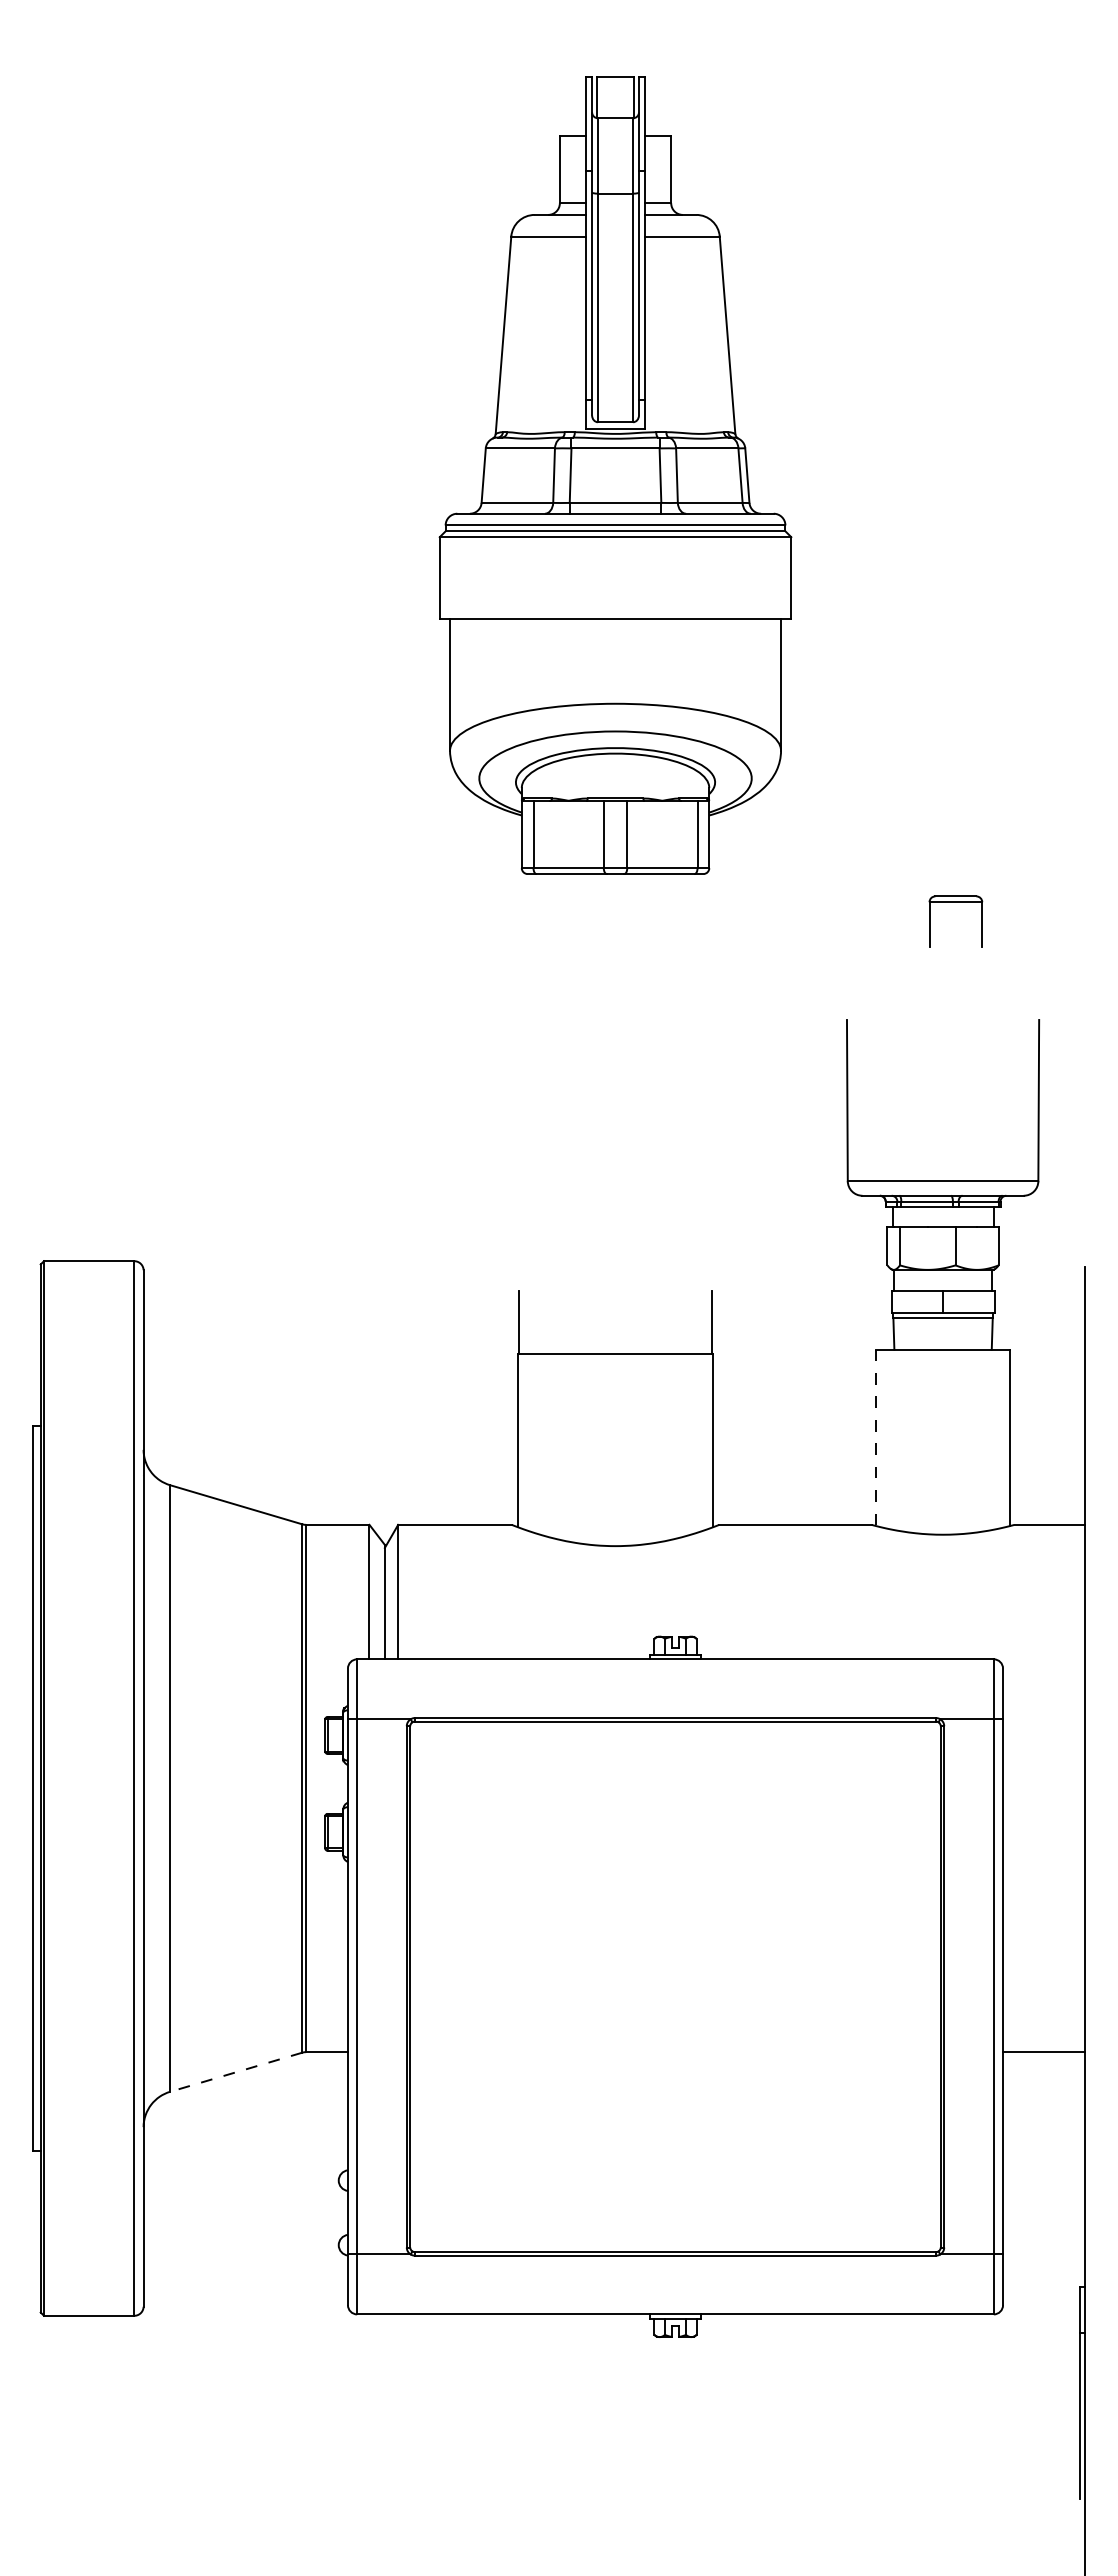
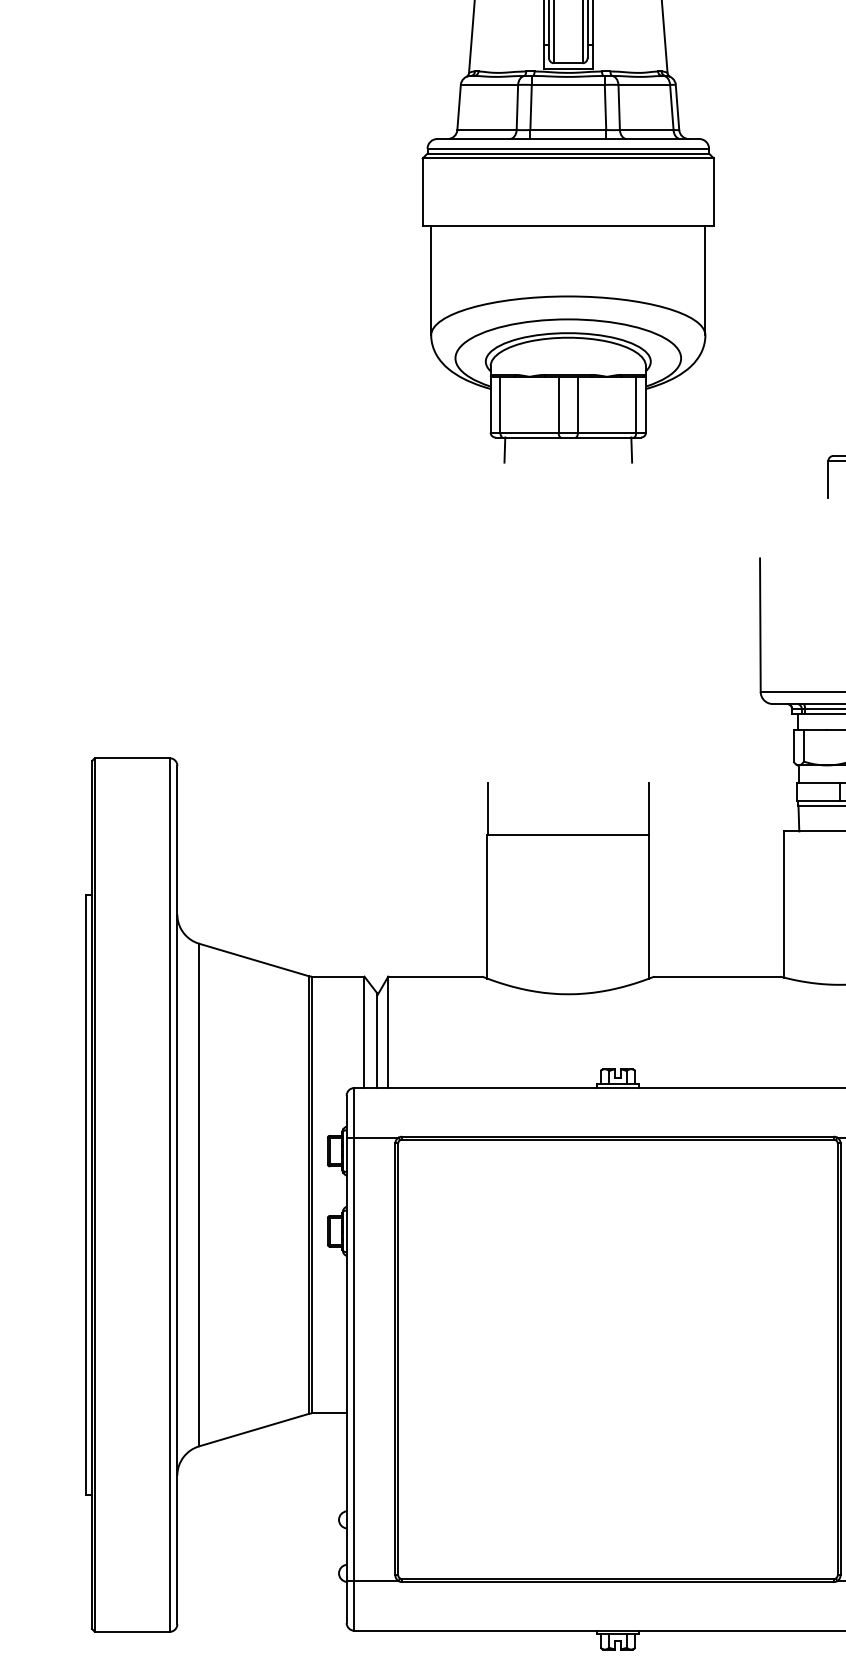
line: (538, 889) -> (504, 450), added
line: (691, 889) -> (631, 450), added
line: (876, 1438) -> (784, 905), dashed -> solid
line: (236, 2072) -> (254, 1430), dashed -> solid

